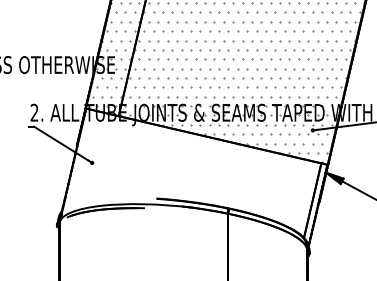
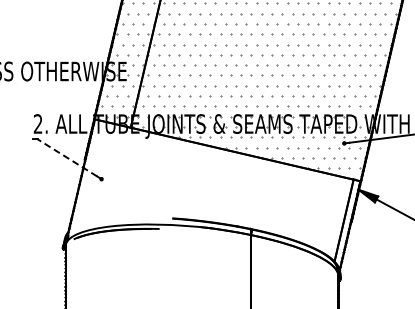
line: (61, 143) -> (67, 157), solid -> dashed

